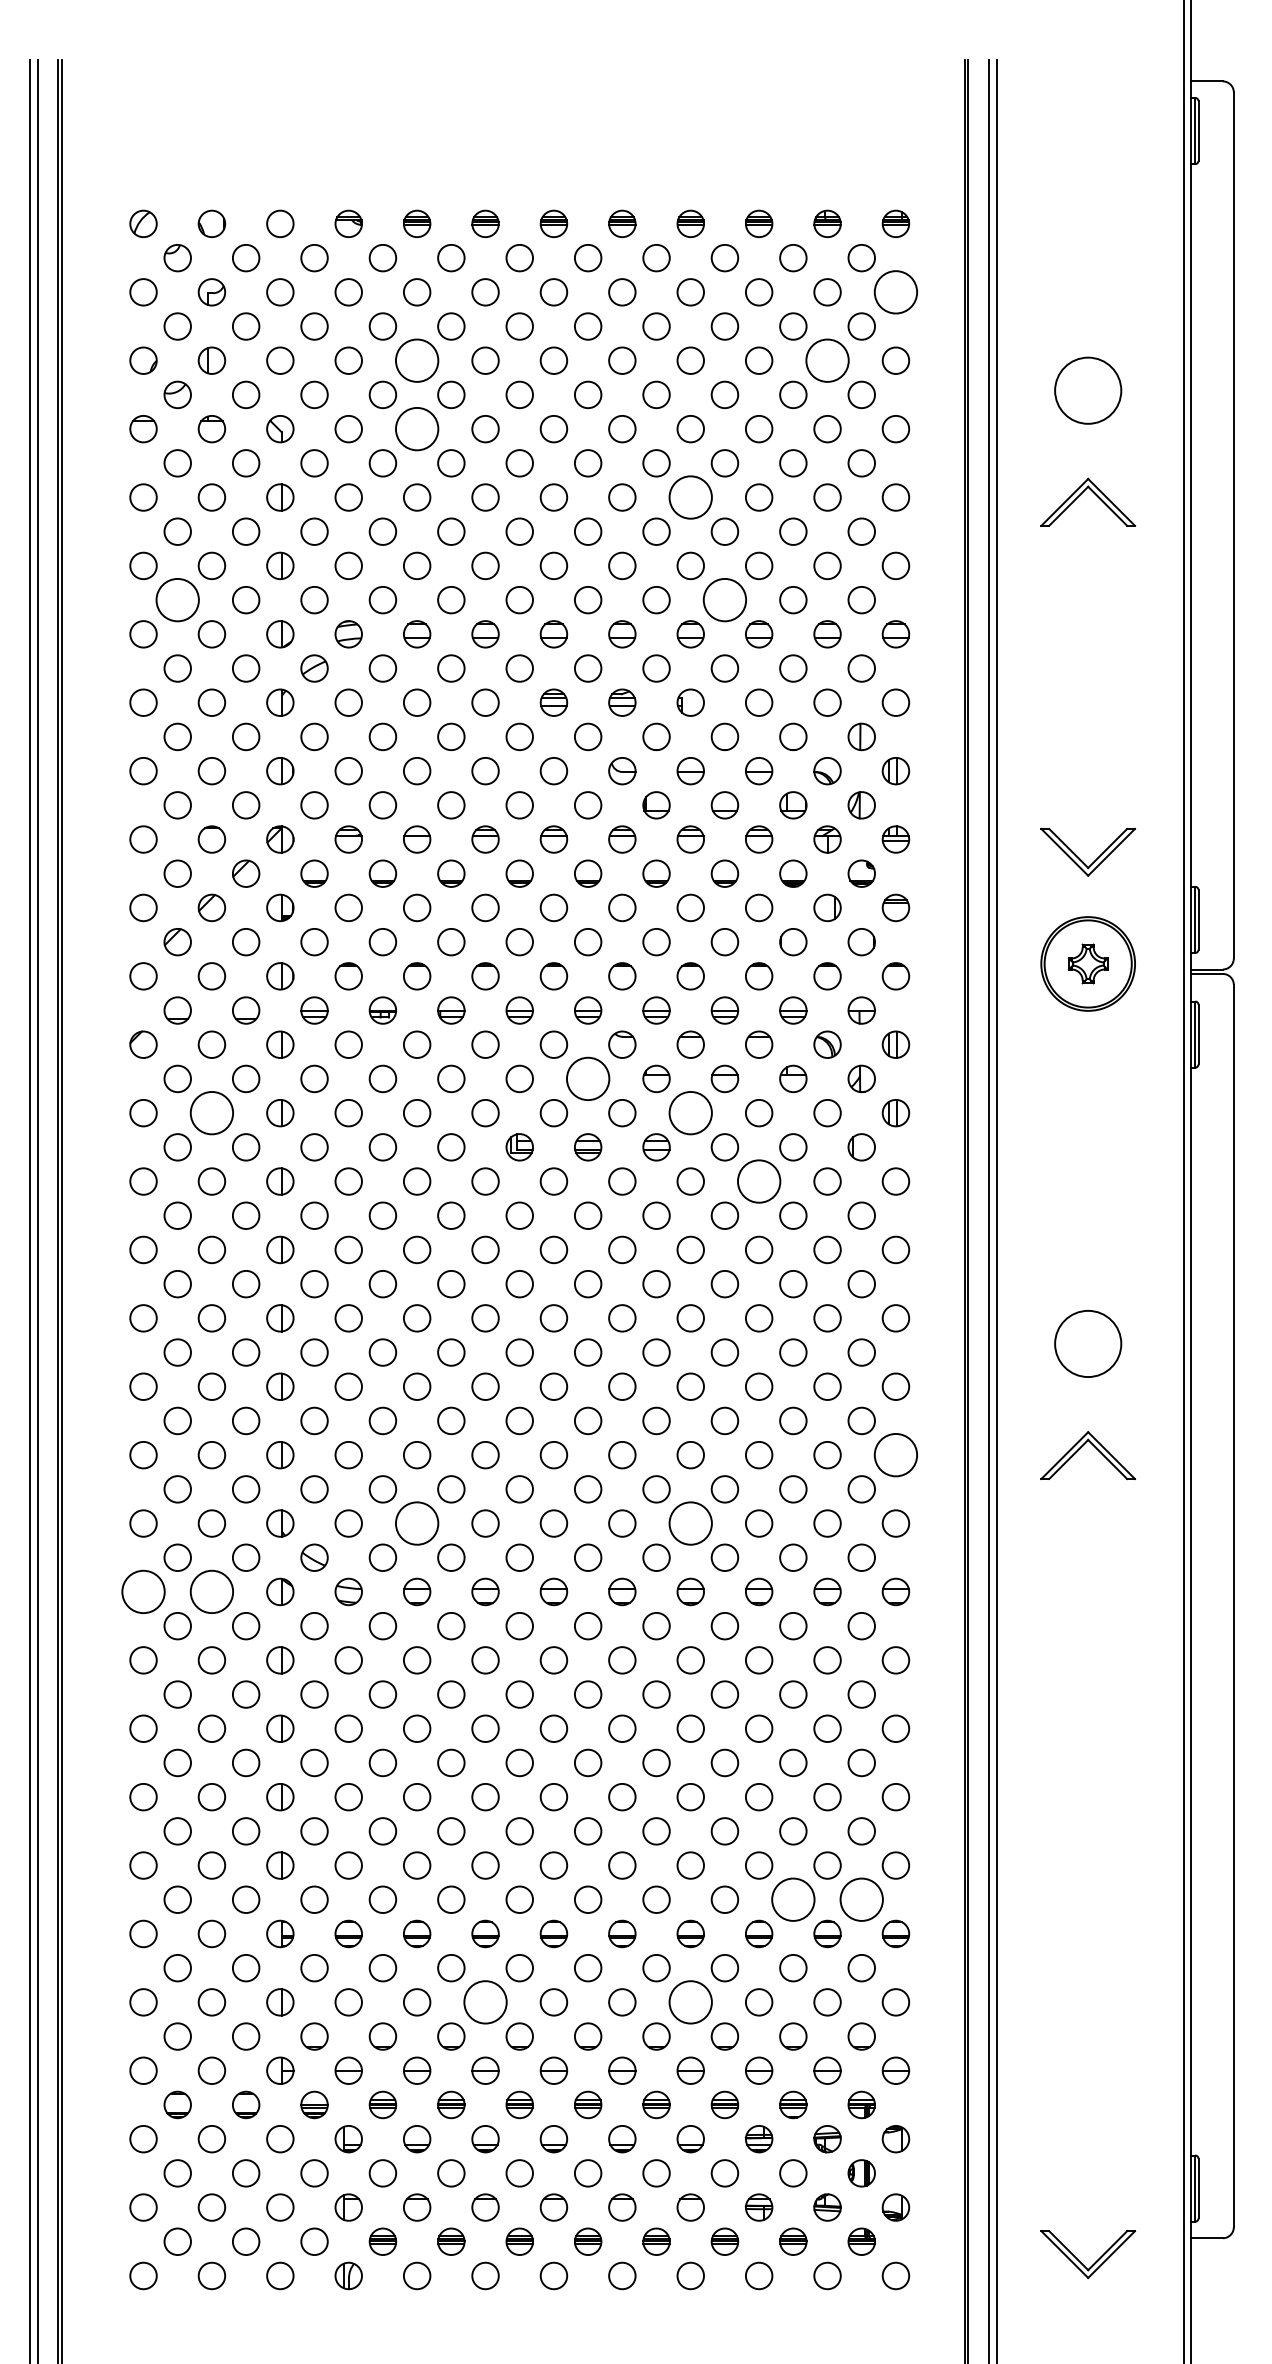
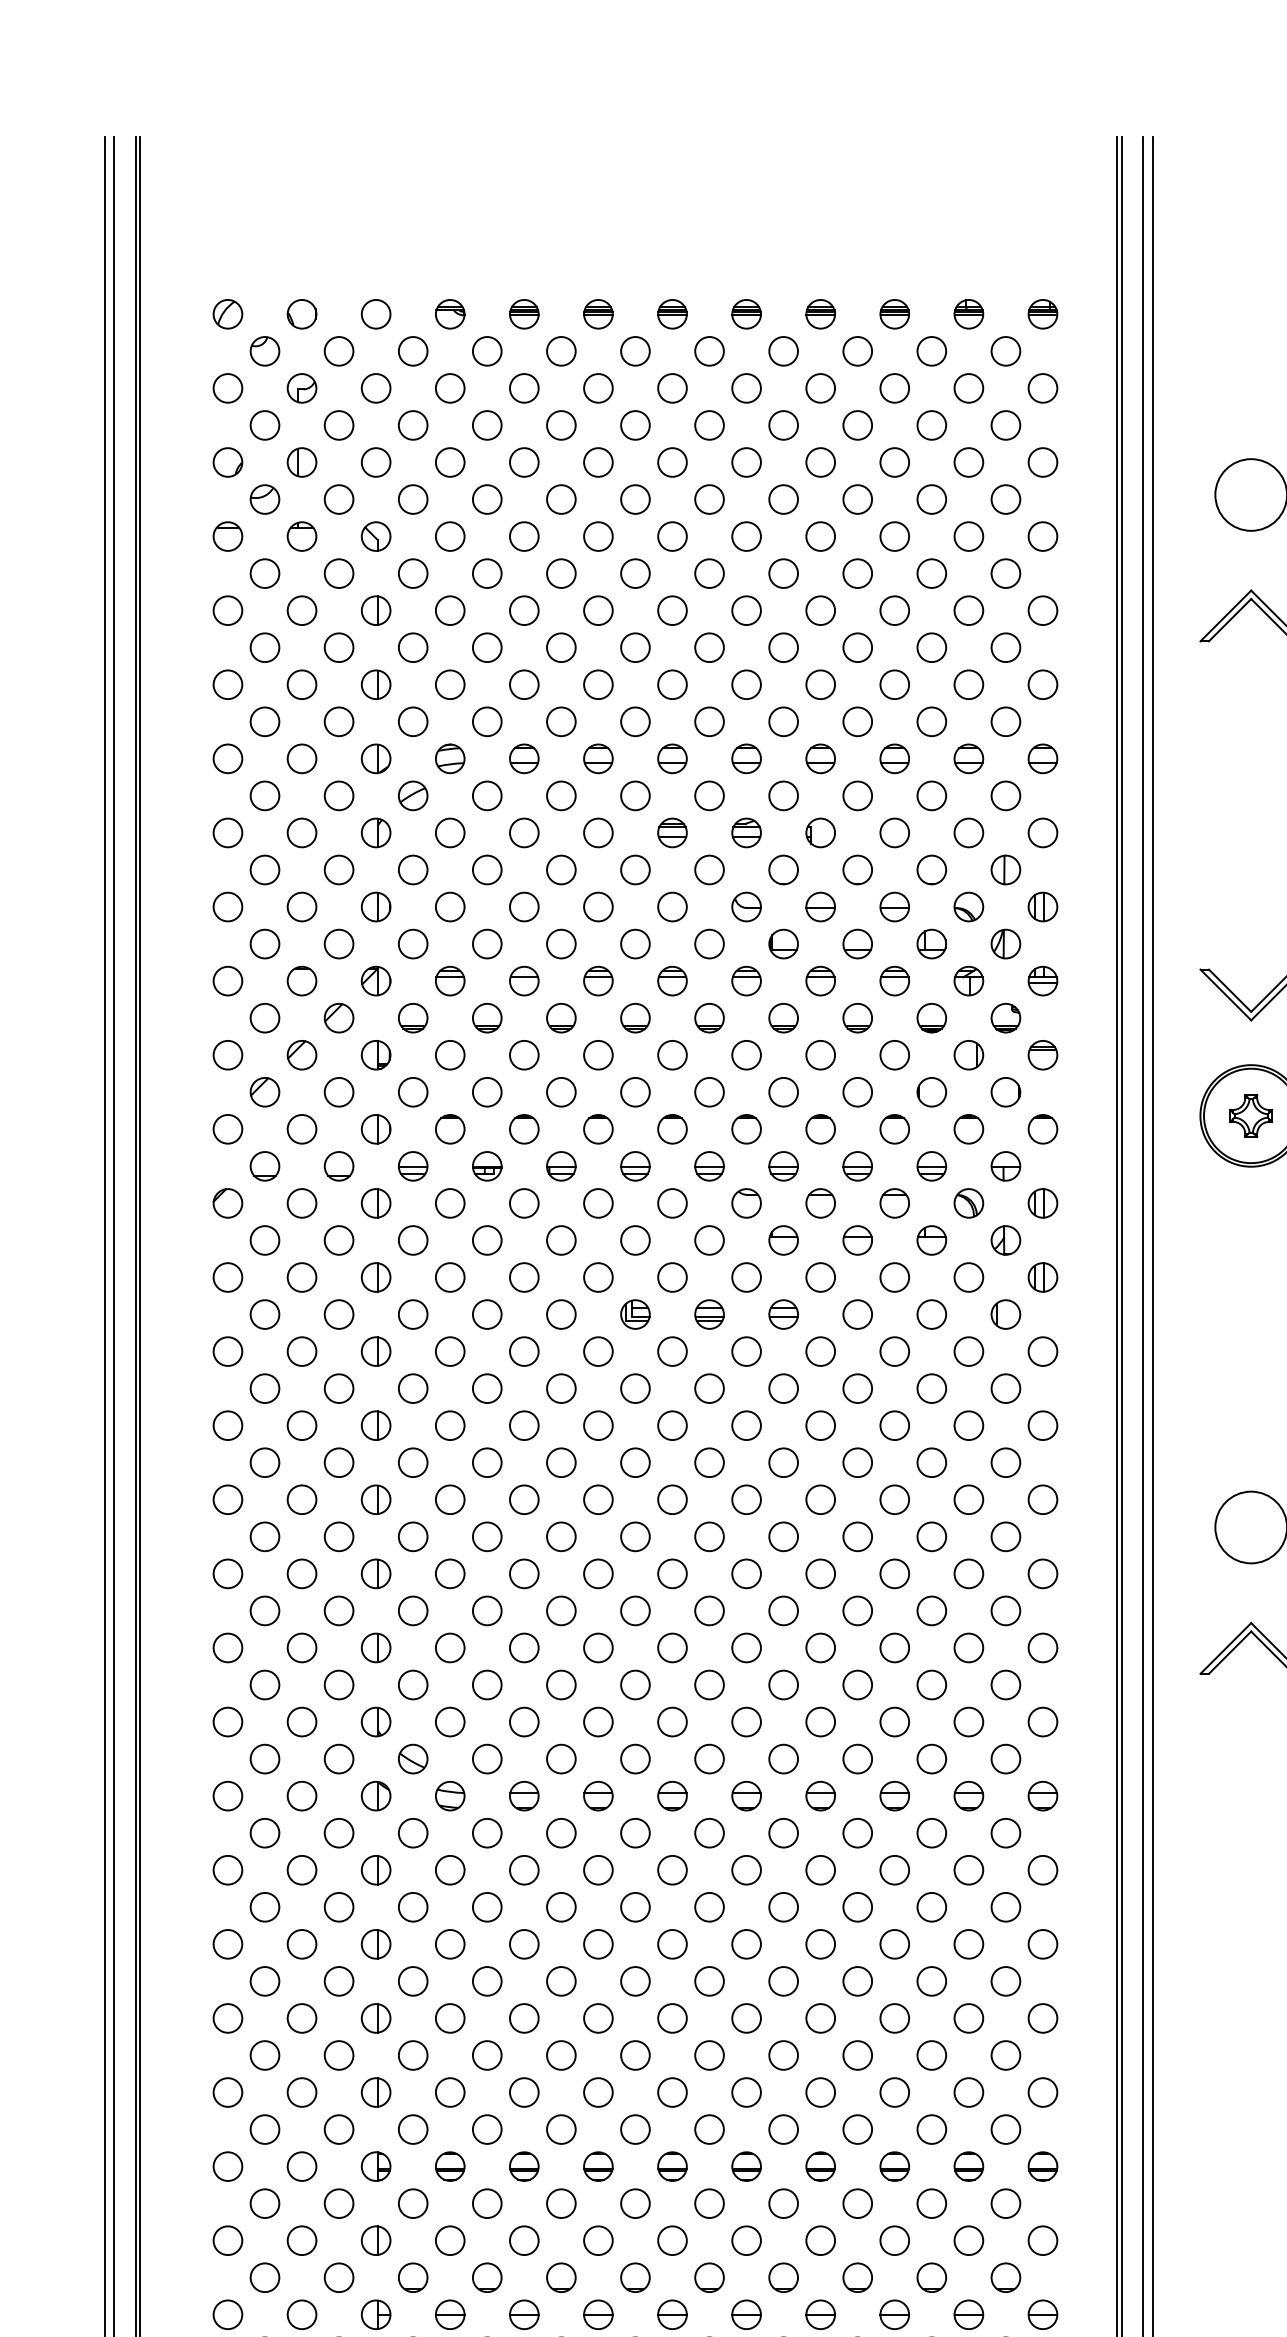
circle: (895, 292) -> (1042, 388), size x0.62
circle: (416, 360) -> (523, 462), size x0.62
circle: (827, 360) -> (968, 462), size x0.62
circle: (416, 428) -> (523, 535), size x0.62
circle: (690, 497) -> (820, 610), size x0.62
circle: (177, 599) -> (264, 721), size x0.62
circle: (724, 599) -> (857, 721), size x0.62
circle: (587, 1078) -> (708, 1239), size x0.62
circle: (211, 1112) -> (301, 1276), size x0.62
circle: (690, 1112) -> (820, 1276), size x0.62
circle: (758, 1181) -> (894, 1351), size x0.62
circle: (895, 1454) -> (1042, 1647), size x0.62
circle: (416, 1523) -> (523, 1722), size x0.62
circle: (690, 1523) -> (820, 1722), size x0.62
circle: (143, 1591) -> (227, 1795), size x0.62
circle: (211, 1591) -> (301, 1795), size x0.62
circle: (793, 1899) -> (931, 2129), size x0.62
circle: (861, 1899) -> (1005, 2129), size x0.62
circle: (485, 2002) -> (598, 2240), size x0.62
circle: (690, 2002) -> (820, 2240), size x0.62

